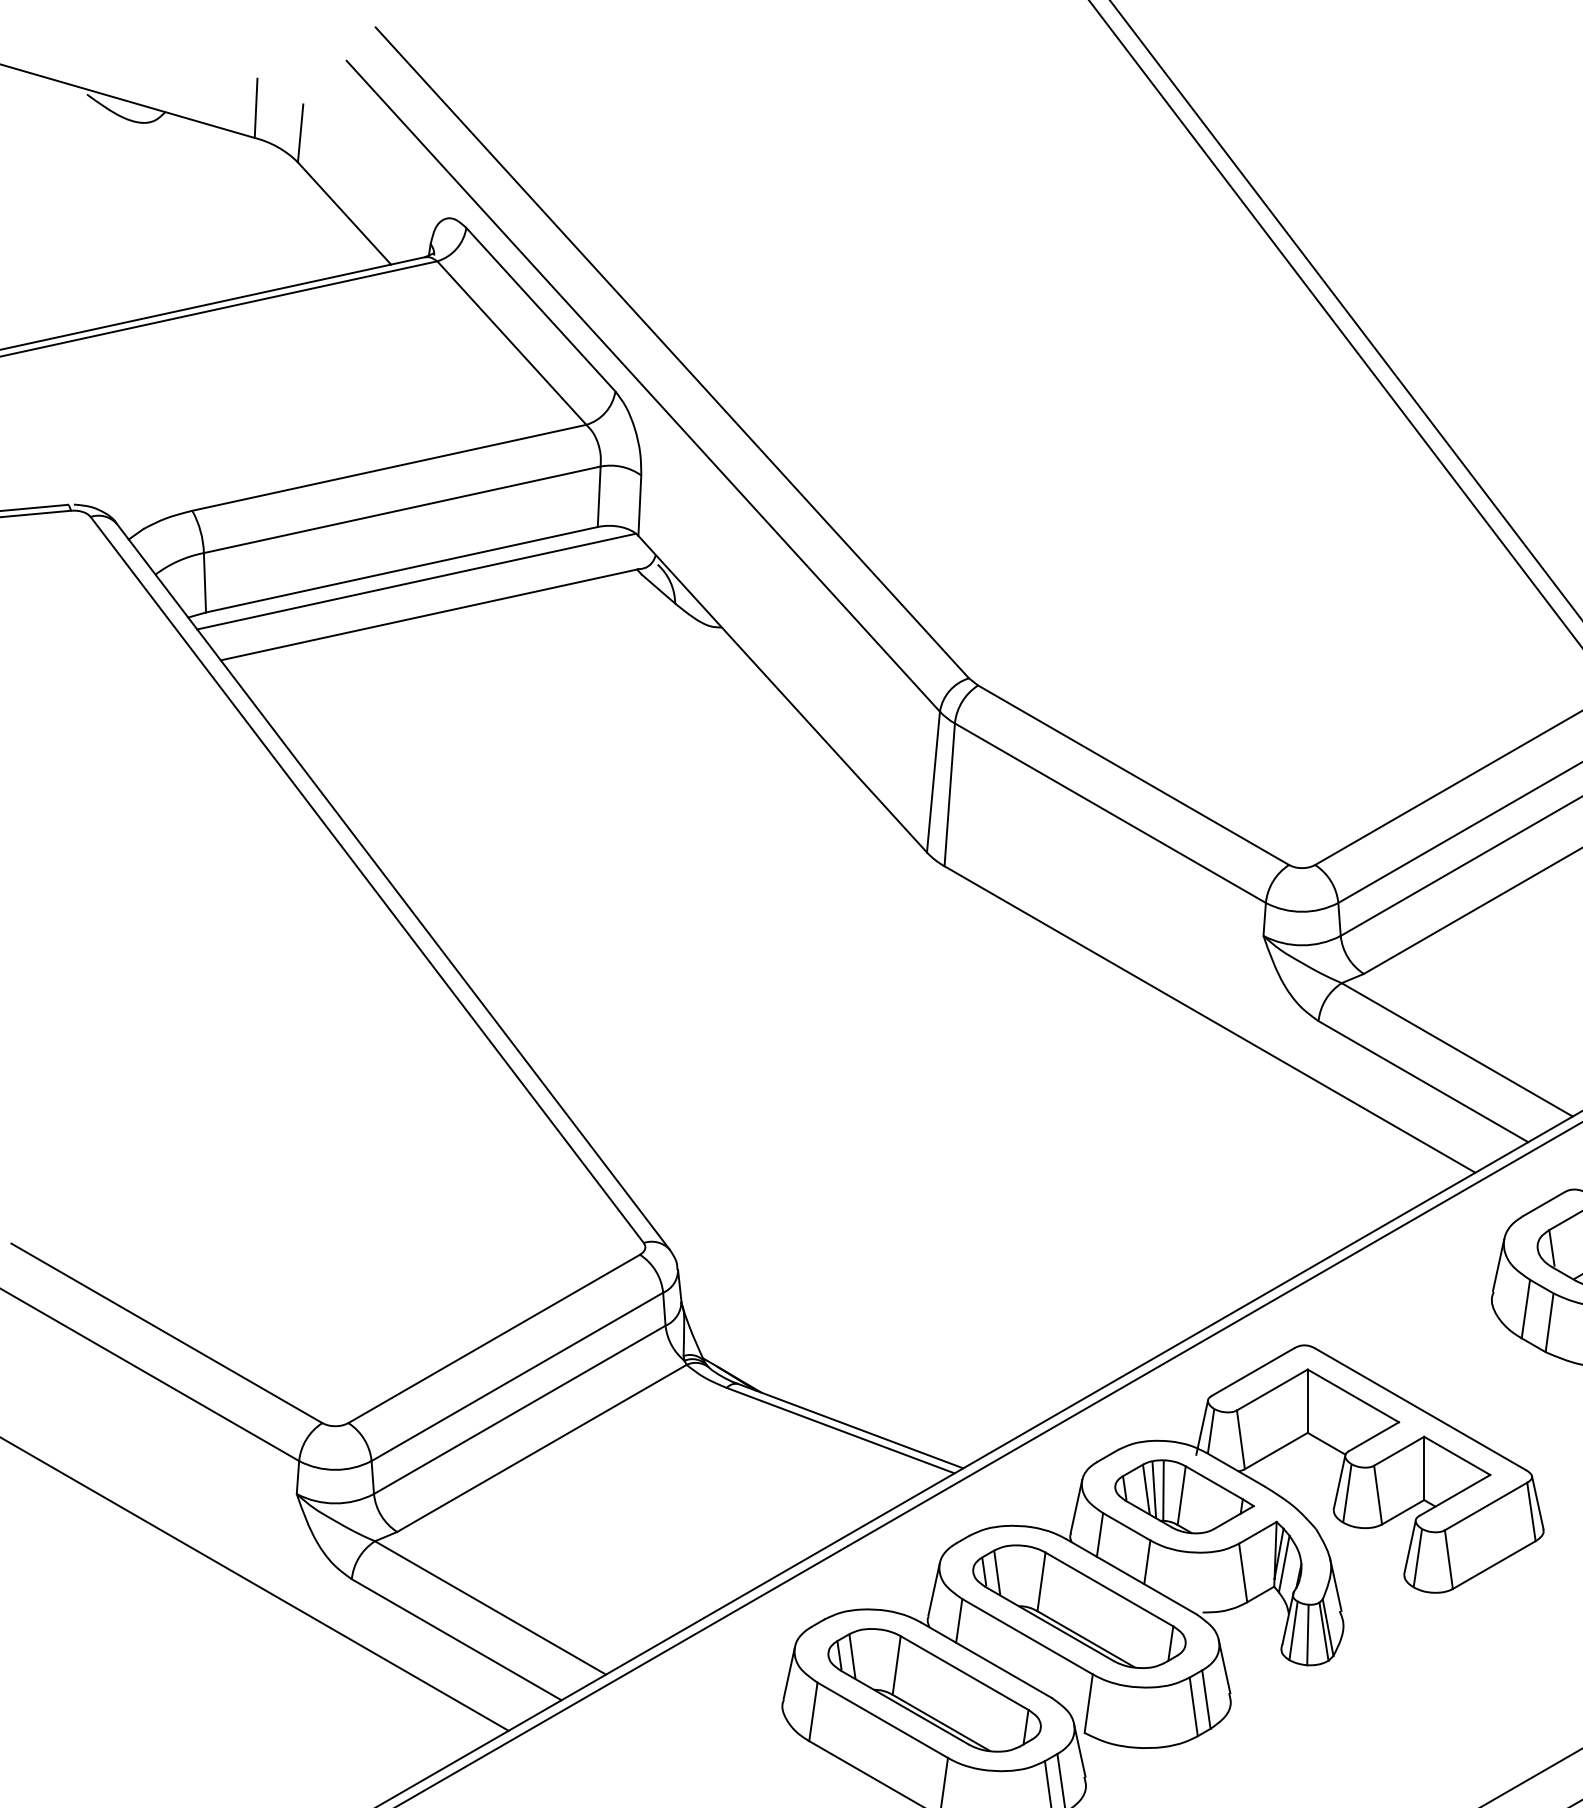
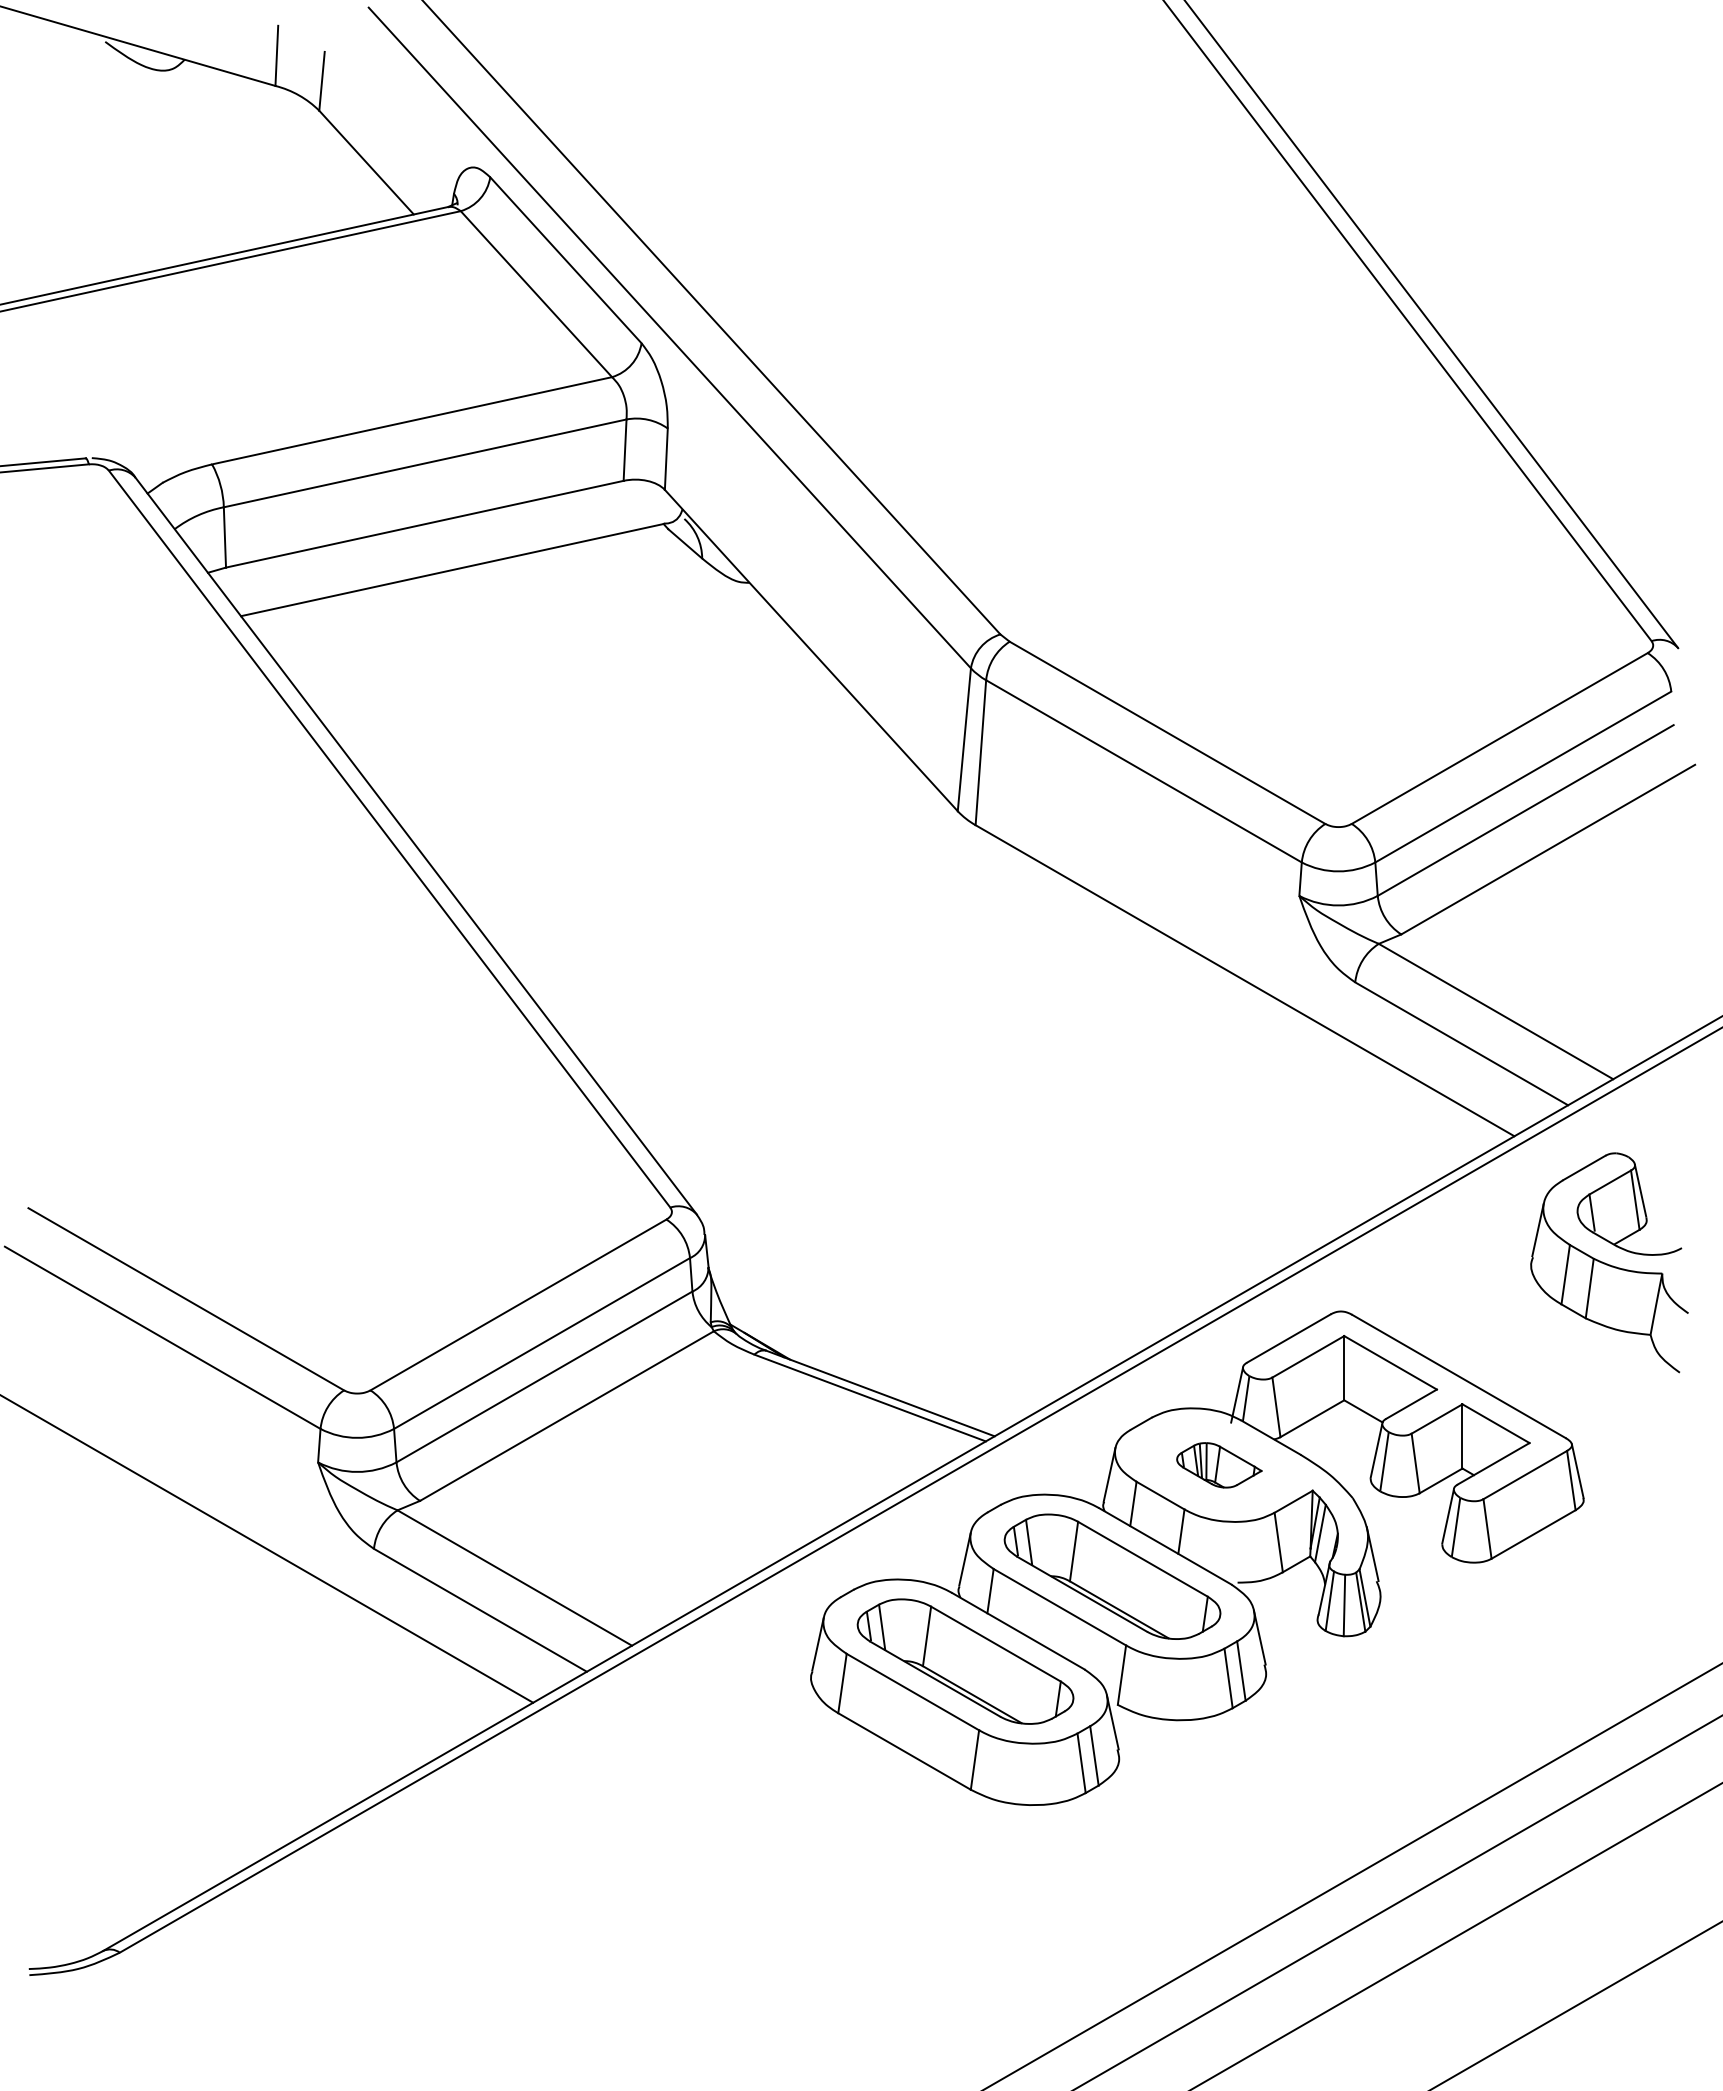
line: (416, 580) -> (439, 535), removed
part: (1184, 1497) -> (1219, 1465), size x0.6

